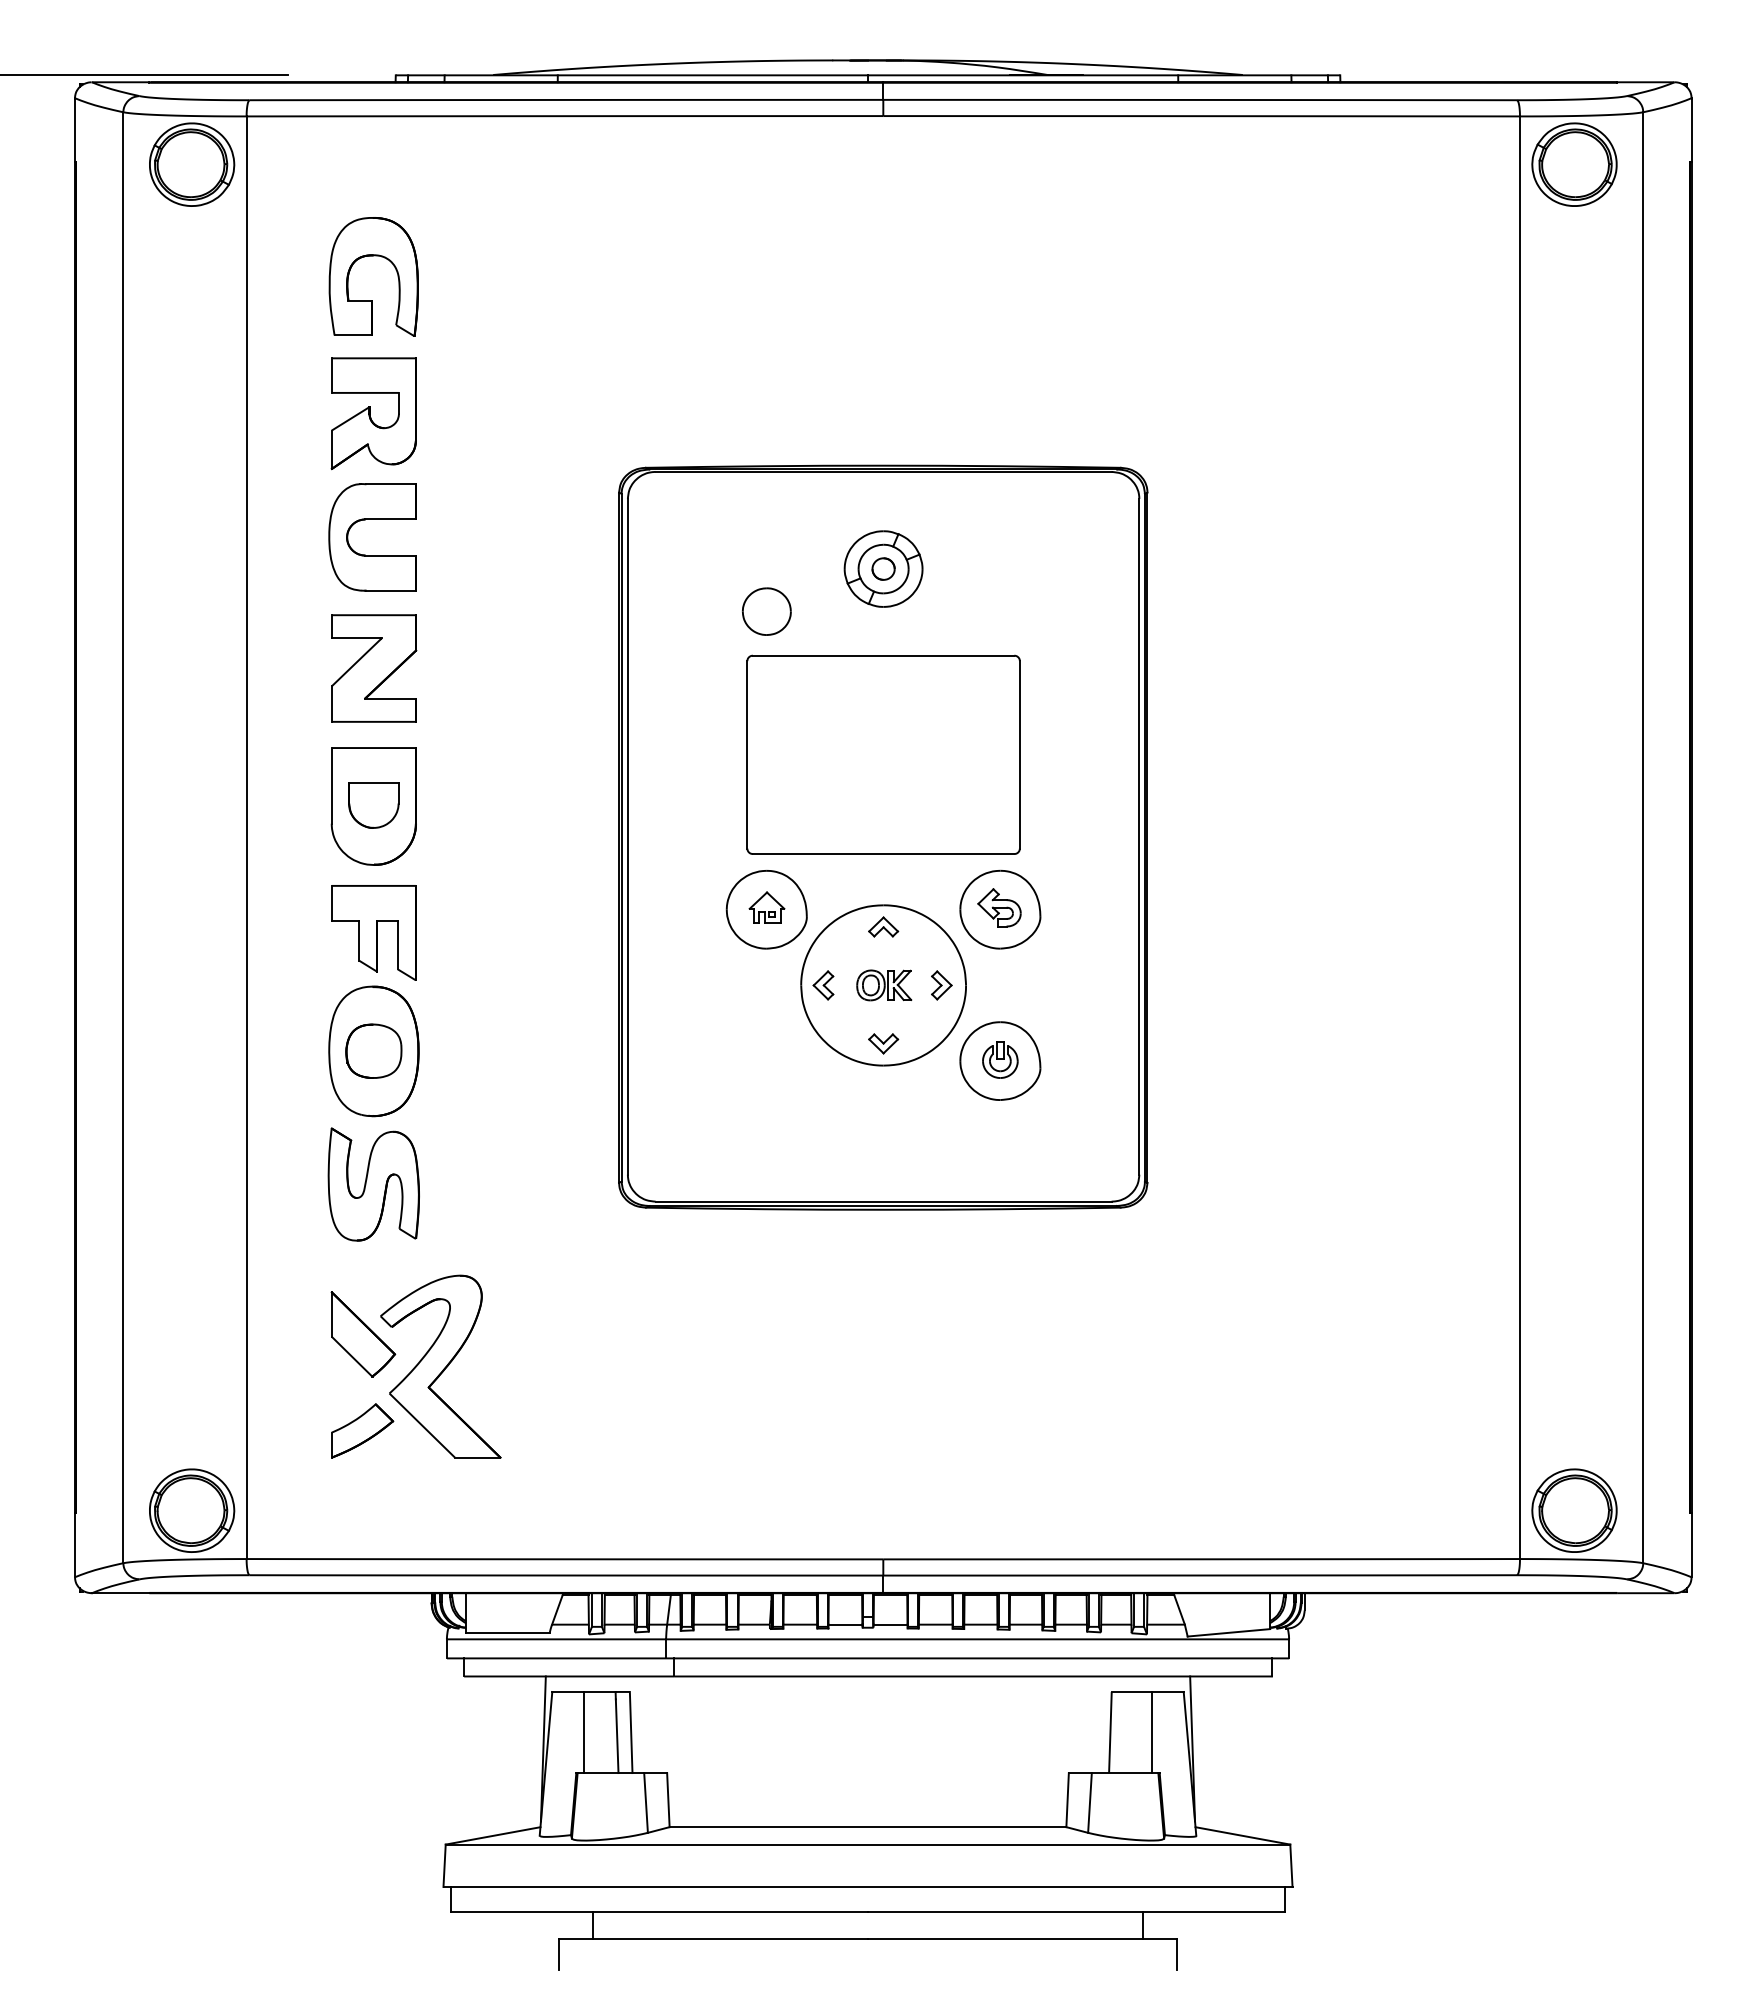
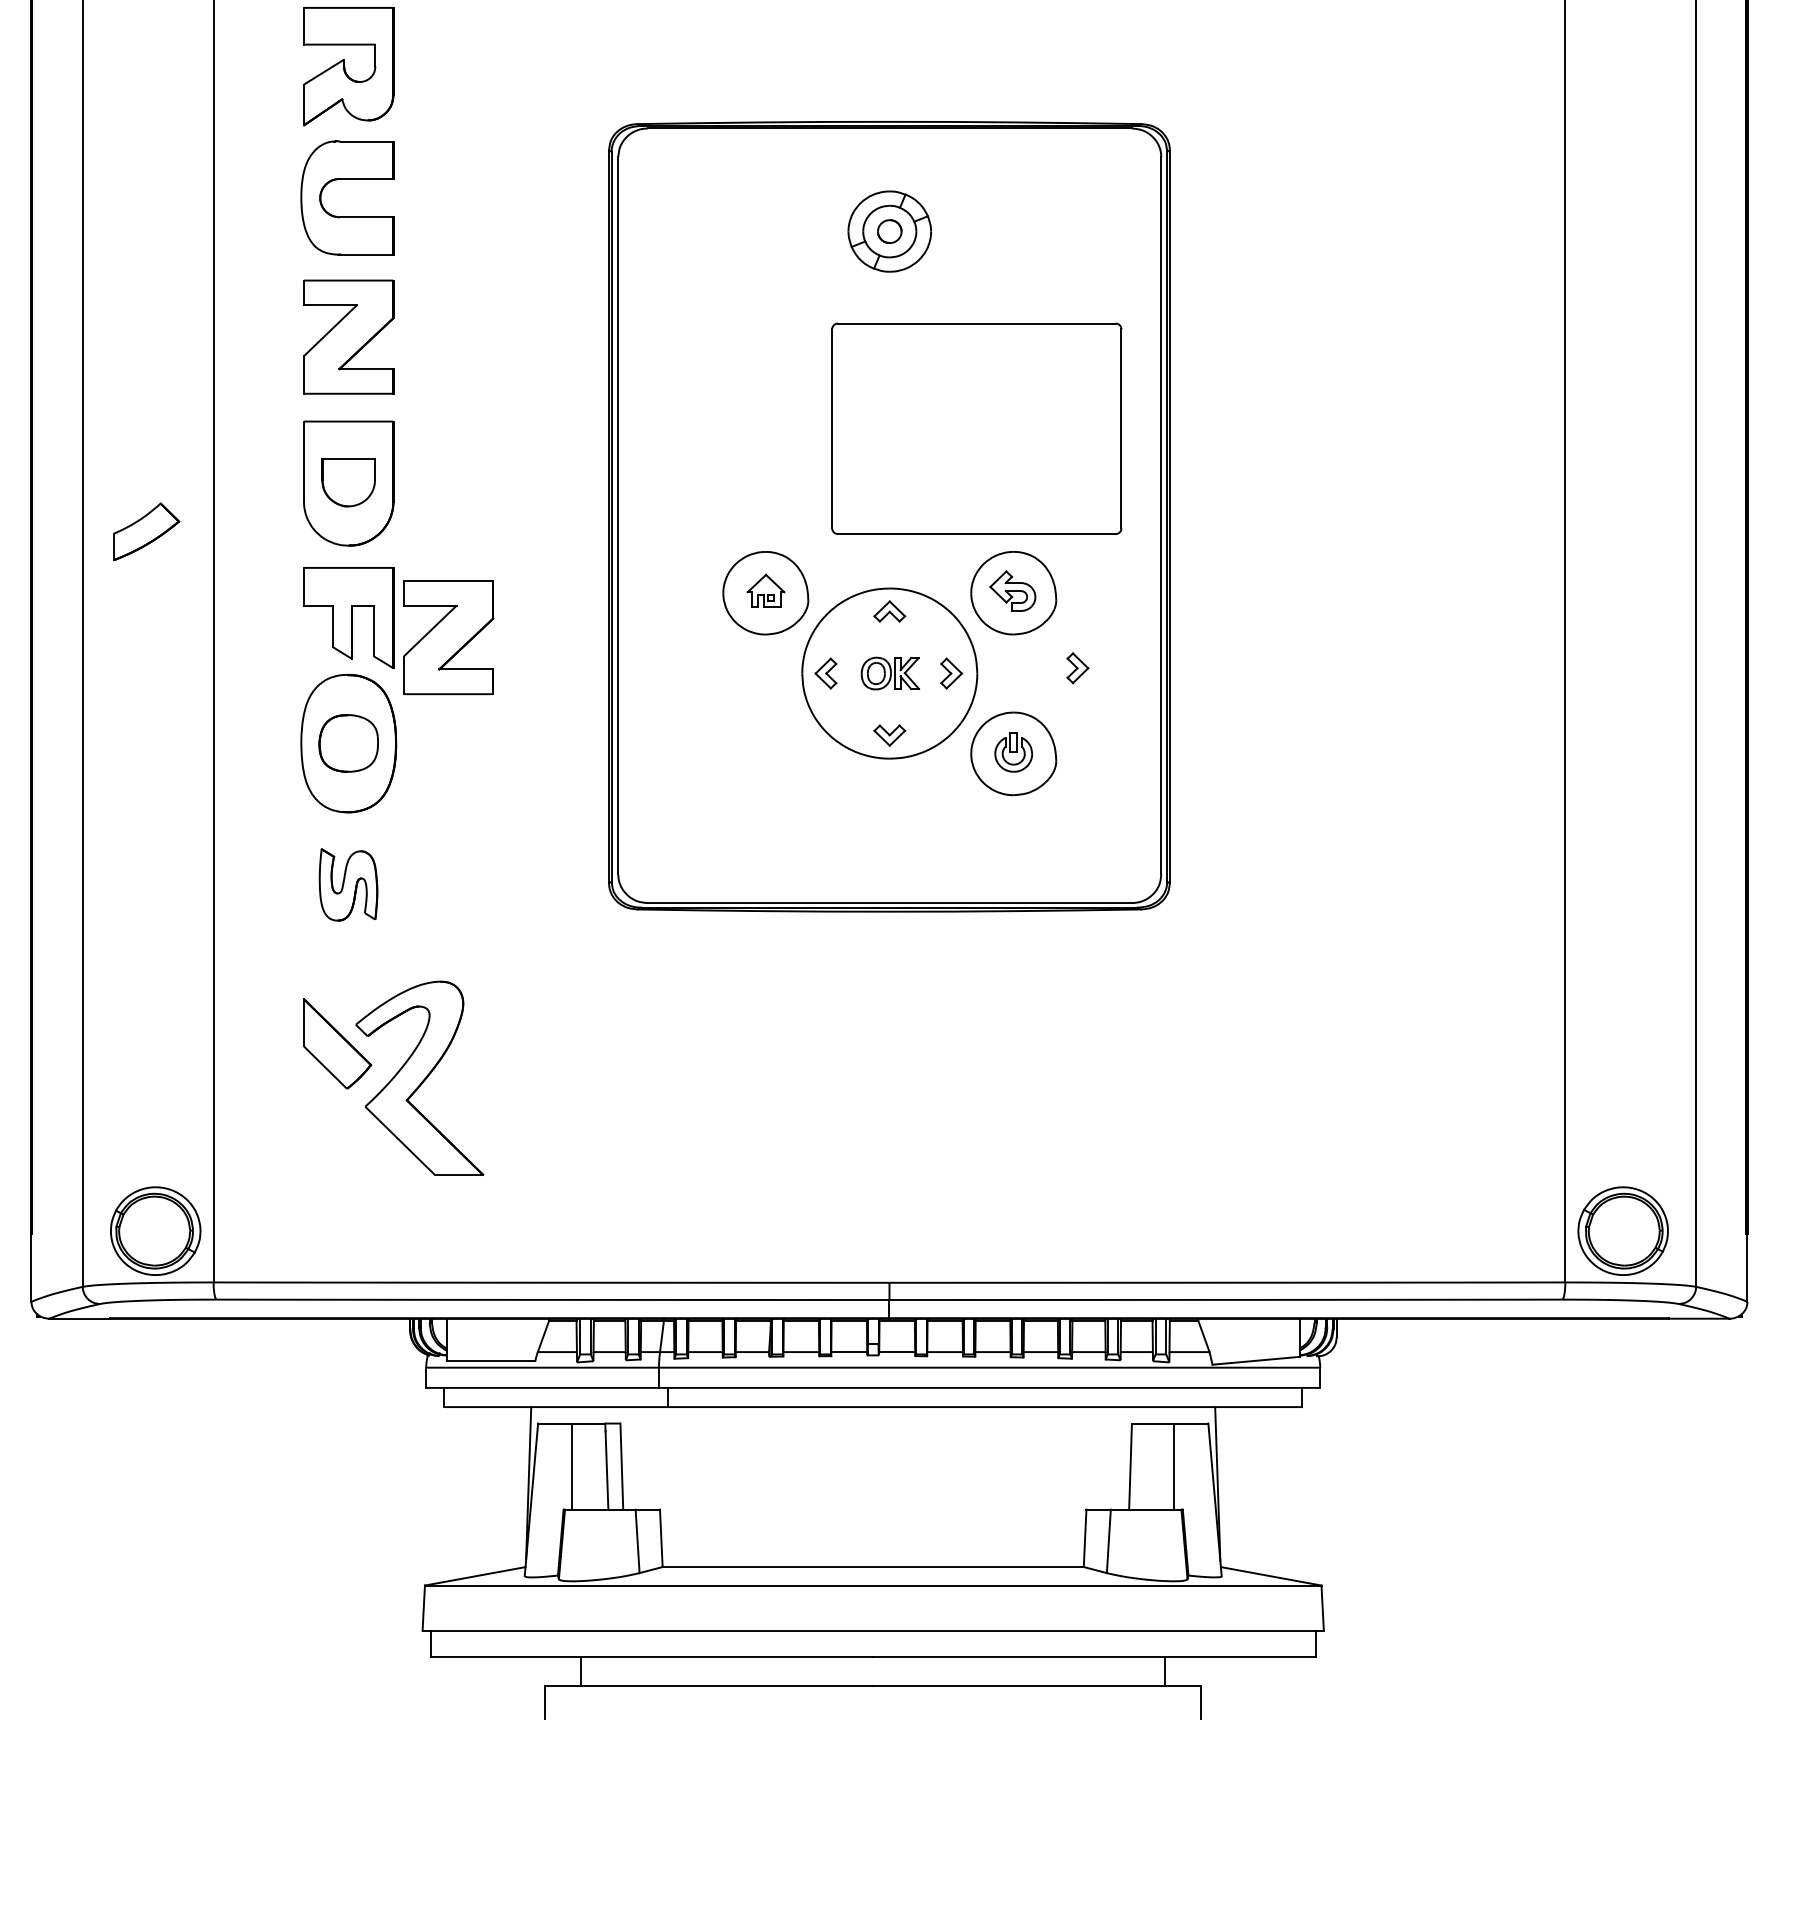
part: (766, 611) -> (765, 276), removed
part: (883, 754) -> (976, 428), moved
part: (468, 951) -> (449, 637), added
part: (1060, 980) -> (1077, 668), added
part: (373, 1184) -> (348, 884), size x0.6
part: (362, 1430) -> (146, 531), moved

